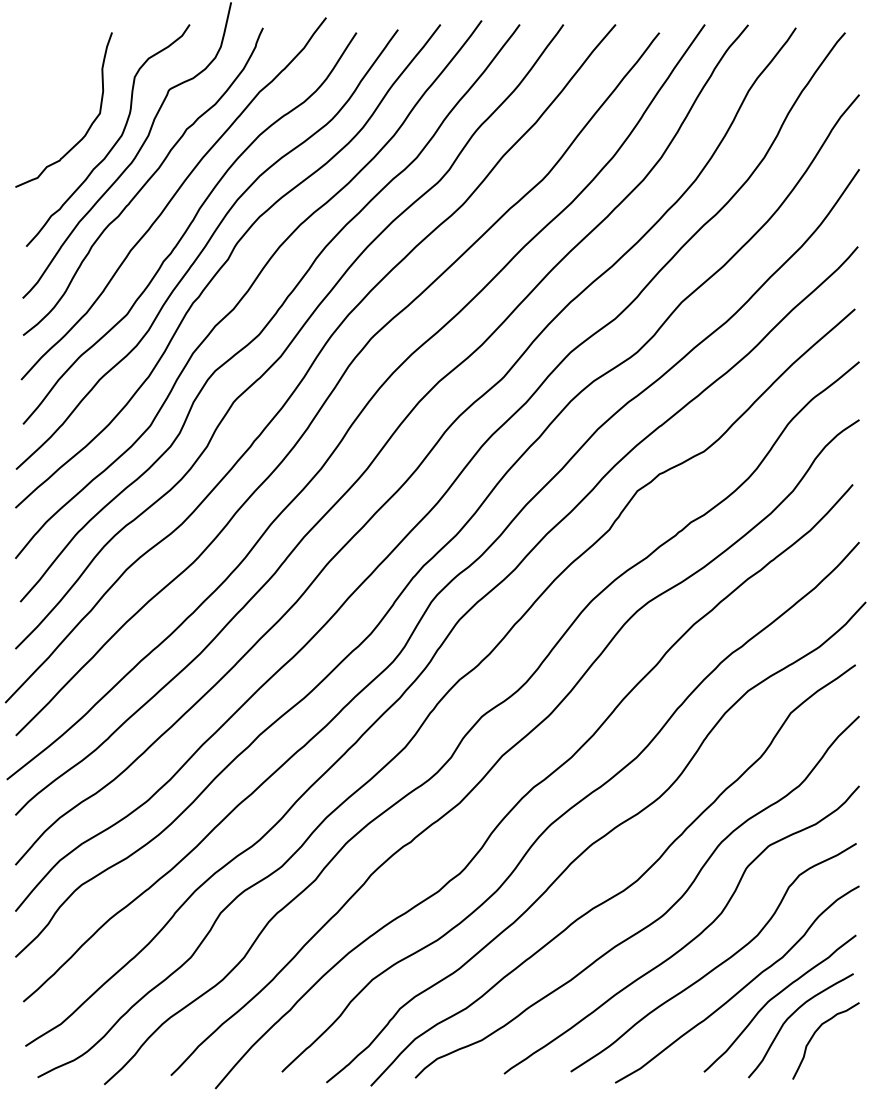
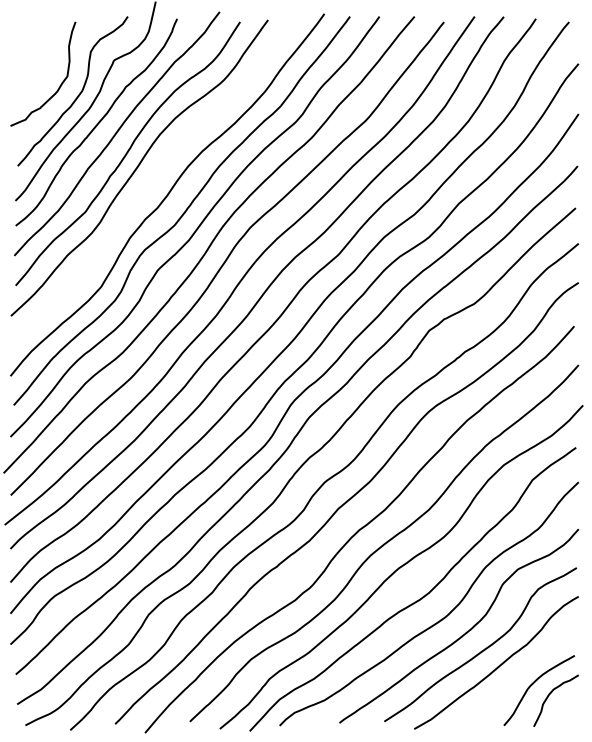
curve: (226, 263) -> (152, 177), removed
curve: (774, 998) -> (521, 672), removed

